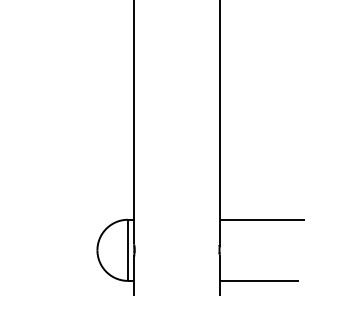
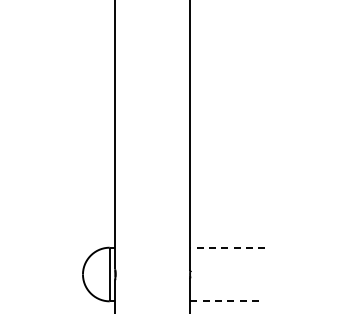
line: (262, 219) -> (227, 247), solid -> dashed
line: (259, 281) -> (225, 301), solid -> dashed

